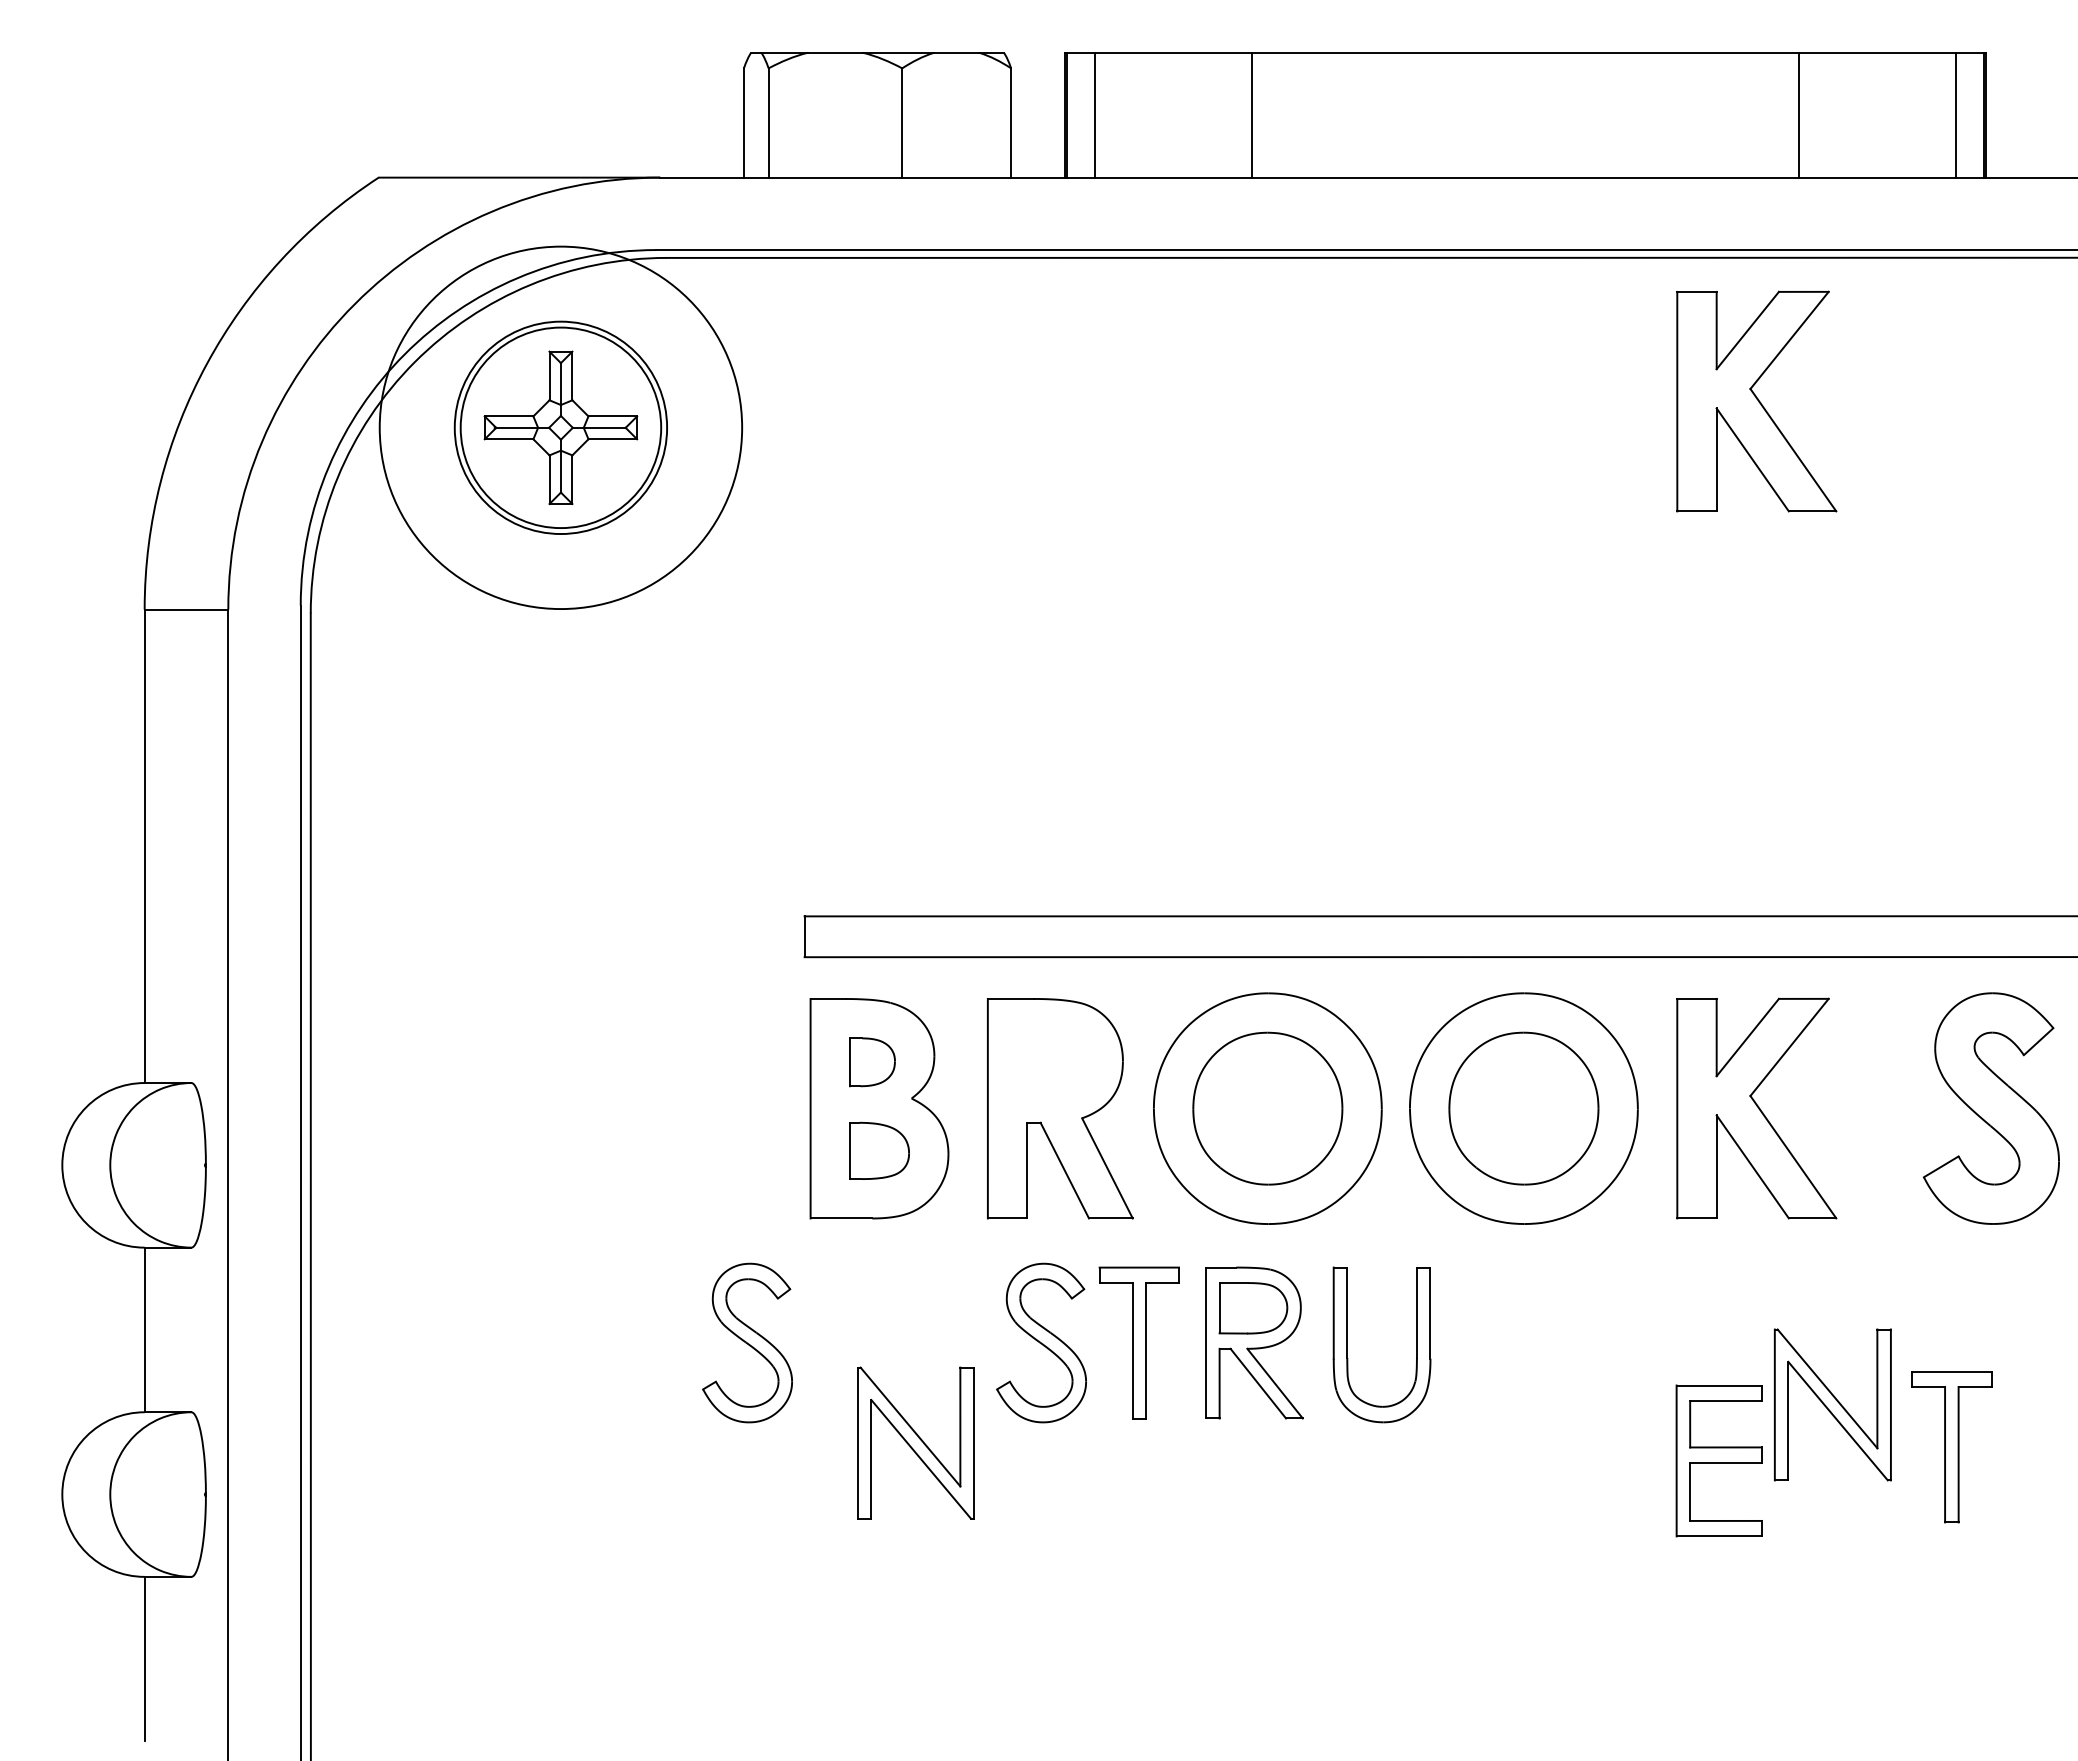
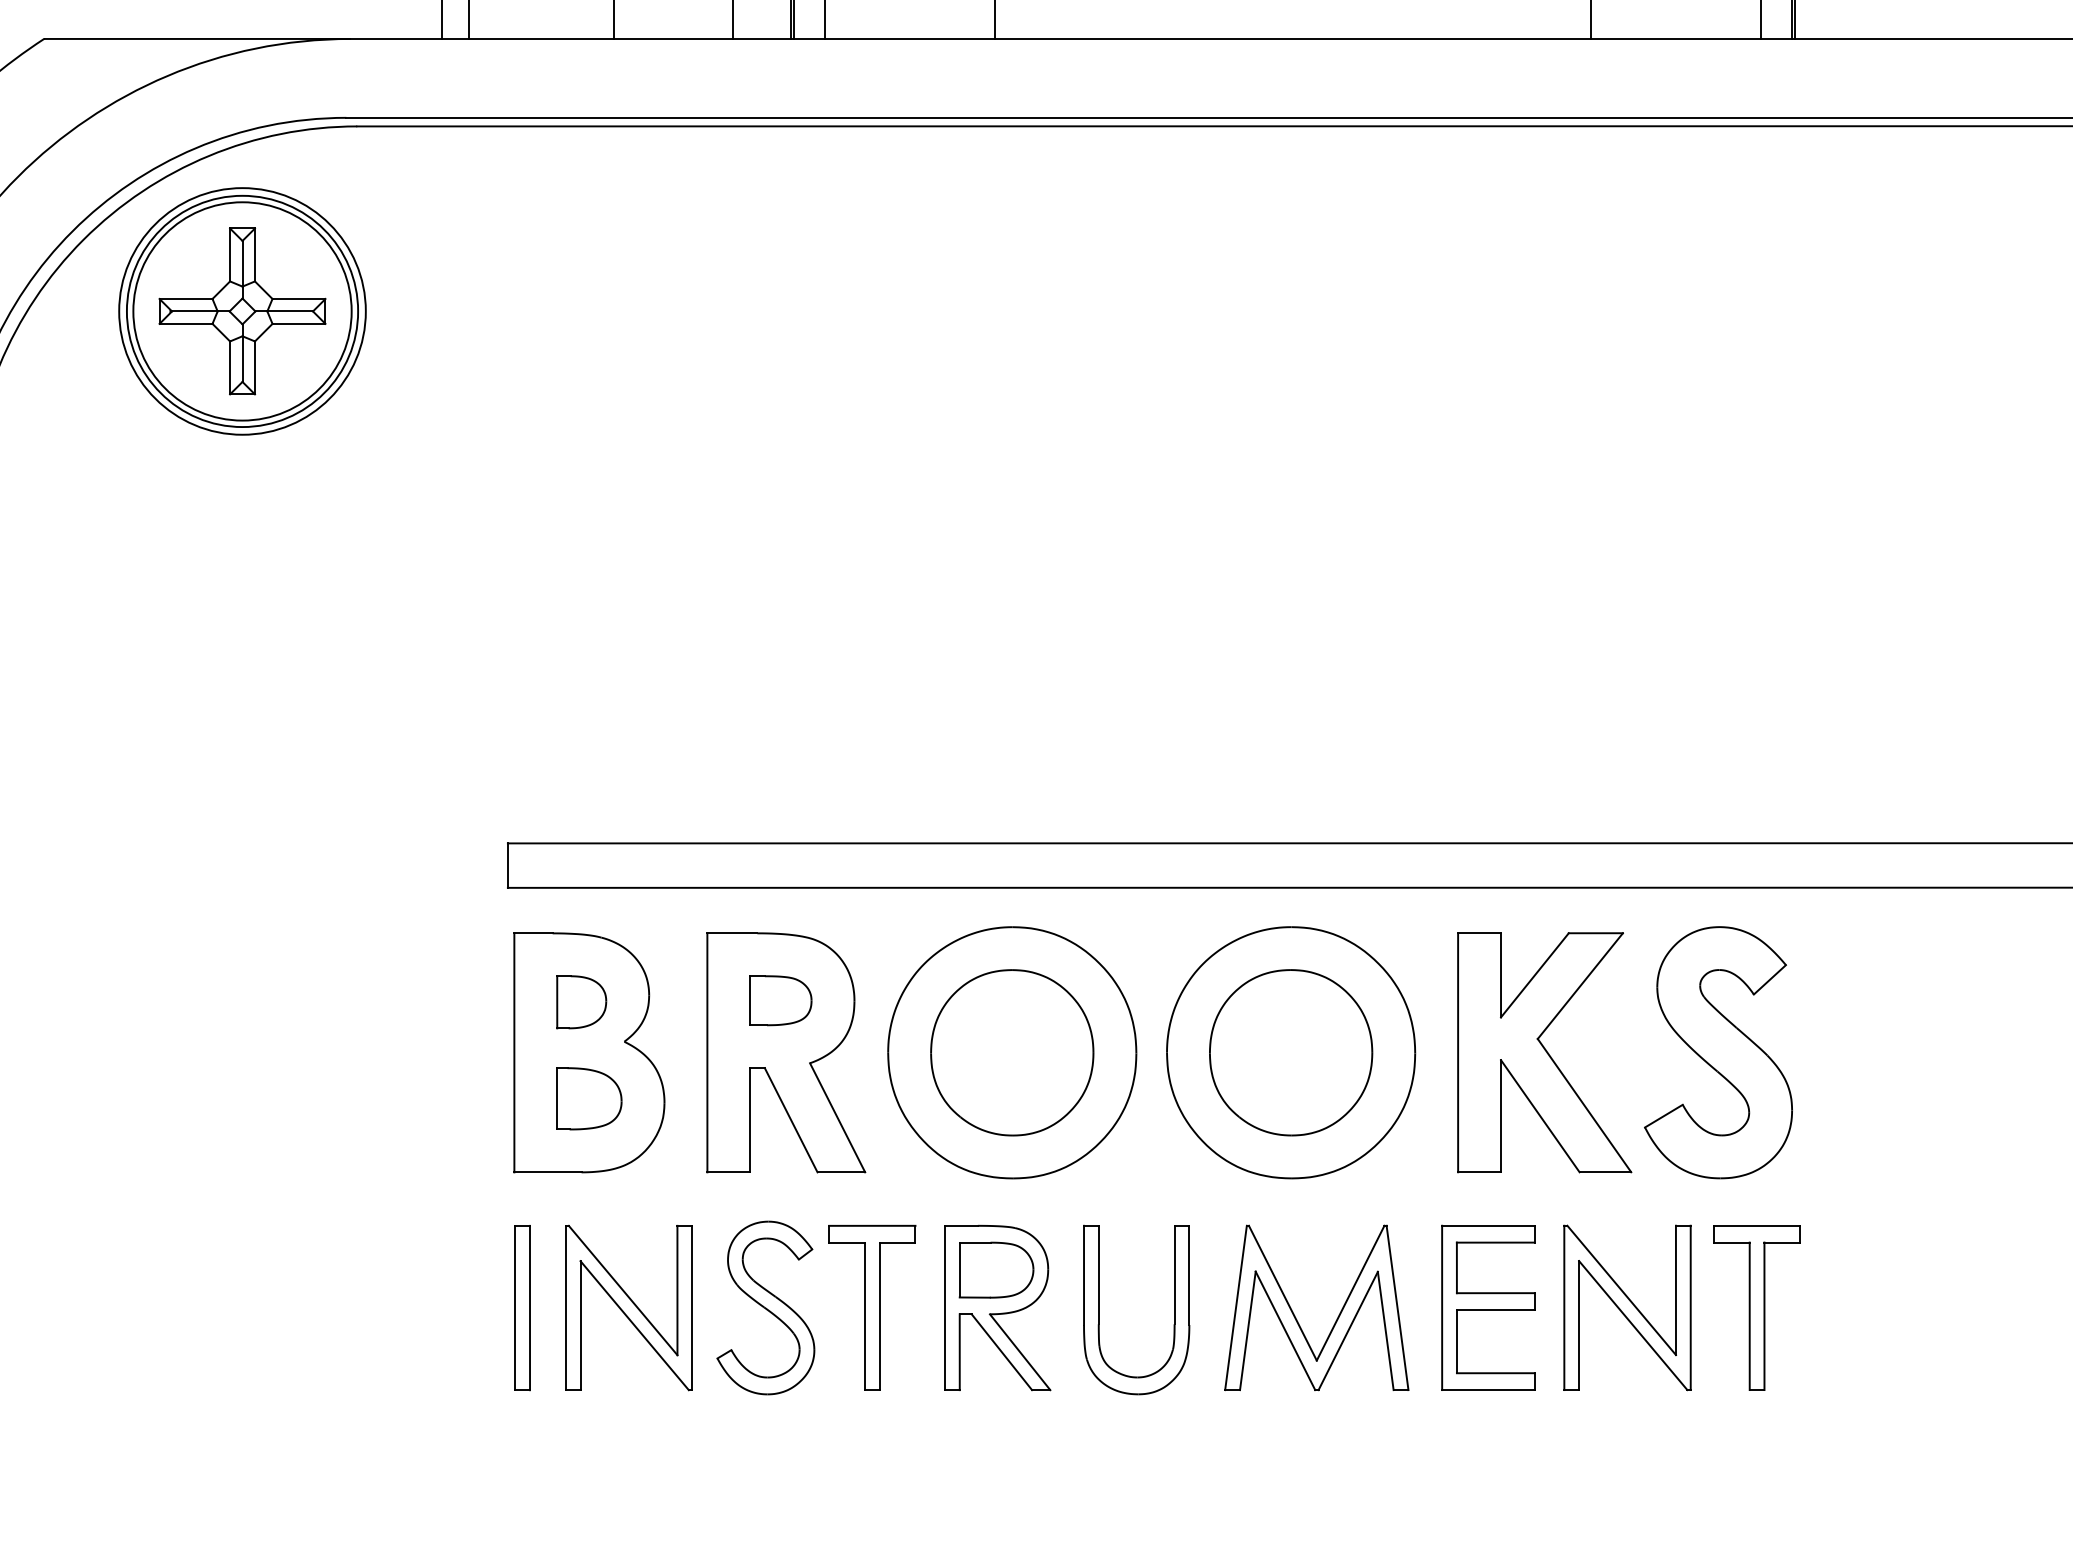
part: (1756, 401) -> (1544, 282), removed
circle: (560, 427) -> (242, 311), size x0.62
part: (1055, 1060) -> (781, 1000), added
part: (1991, 1108) -> (1718, 1052), moved
part: (747, 1342) -> (445, 1307), removed
part: (817, 1342) -> (521, 1307), added
part: (1528, 1351) -> (1296, 1317), added
part: (1832, 1404) -> (1627, 1307), moved
part: (915, 1442) -> (628, 1307), moved
part: (1951, 1447) -> (1756, 1308), moved
part: (1718, 1460) -> (1487, 1307), moved

